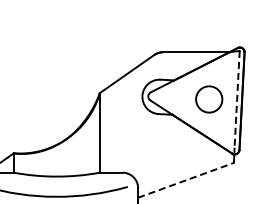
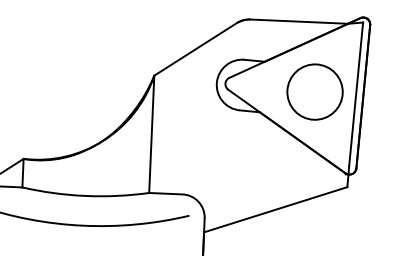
circle: (209, 99) -> (315, 92), size x1.43
line: (237, 99) -> (356, 93), dashed -> solid
line: (186, 180) -> (276, 210), dashed -> solid

